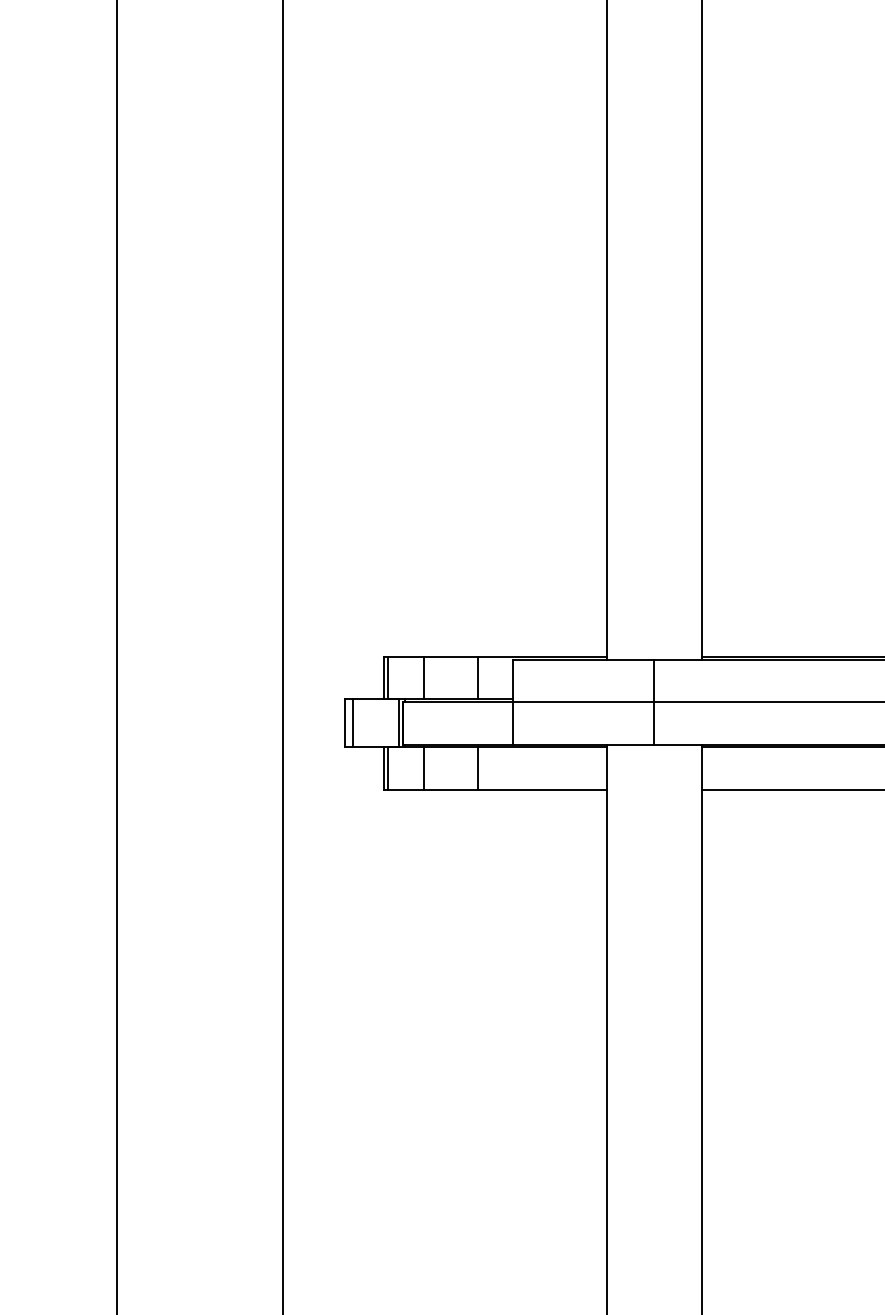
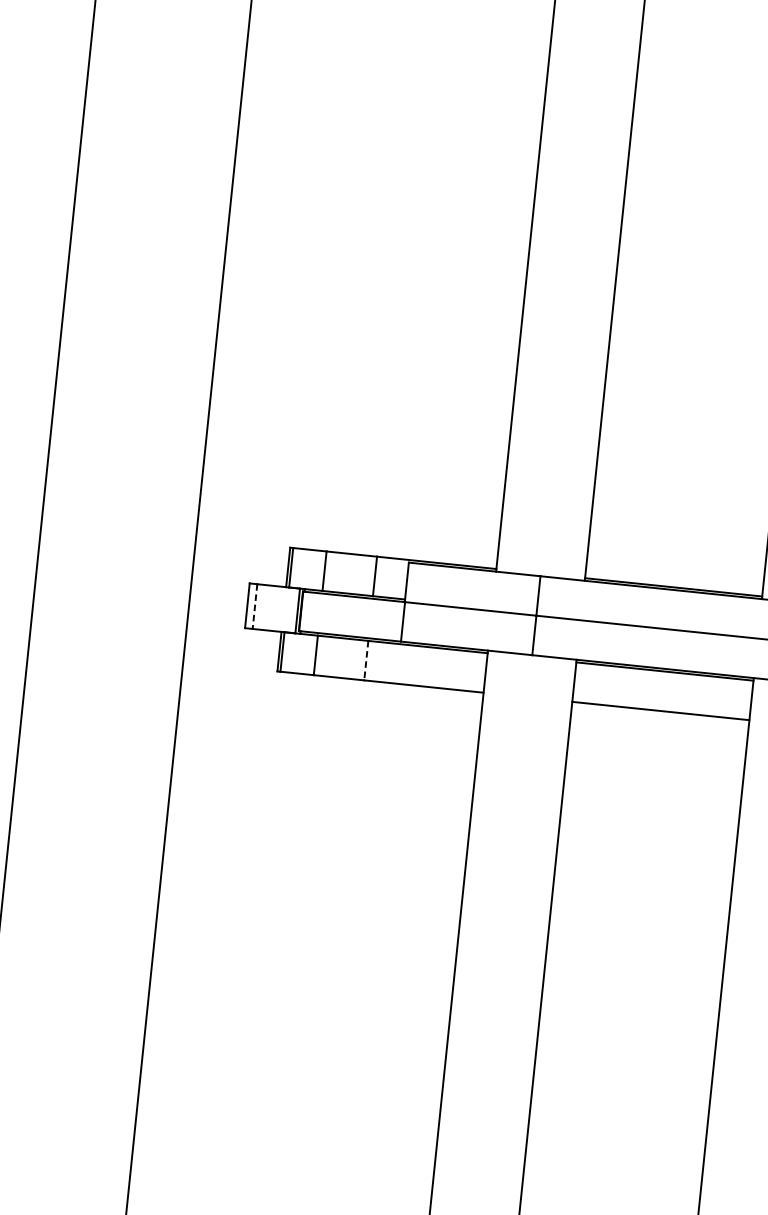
line: (353, 723) -> (255, 606), solid -> dashed
line: (477, 769) -> (365, 661), solid -> dashed

